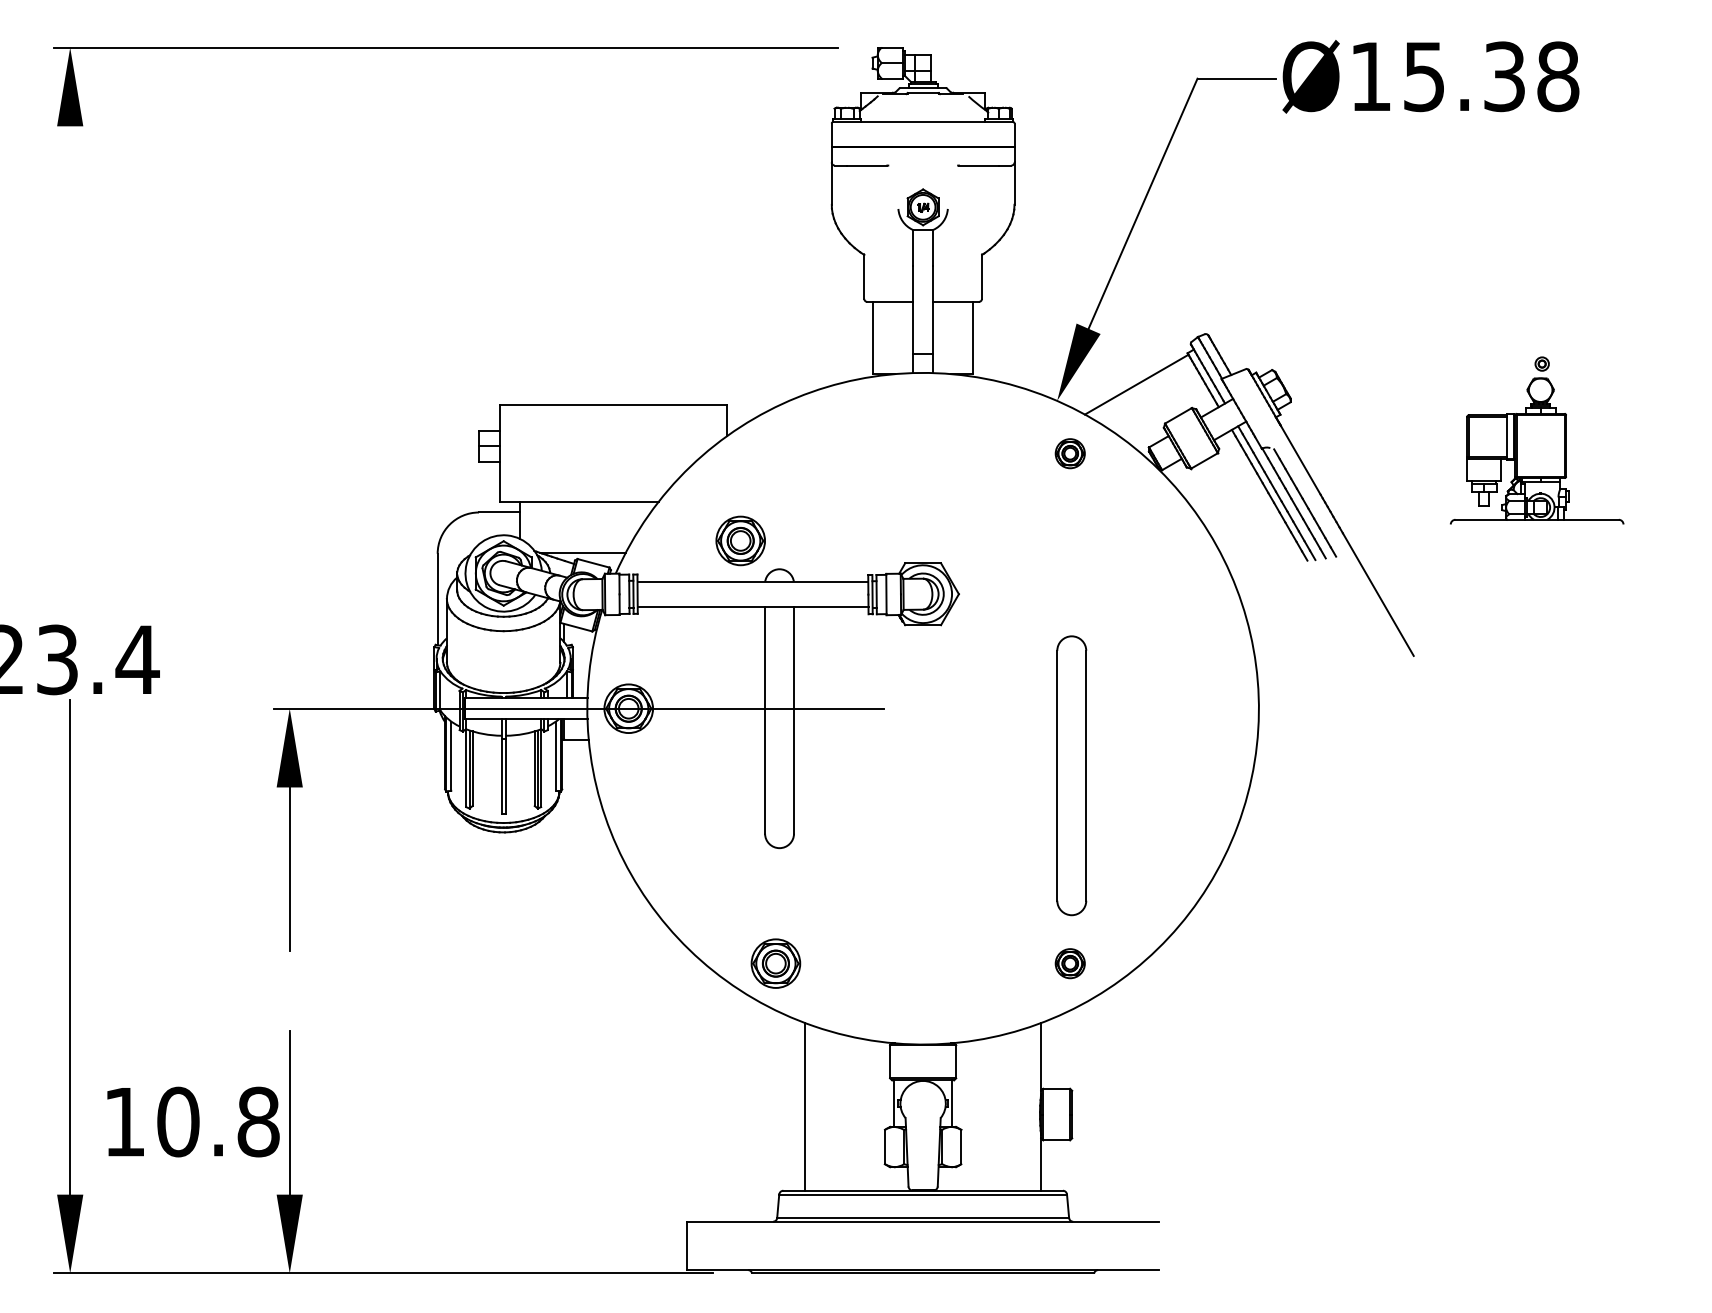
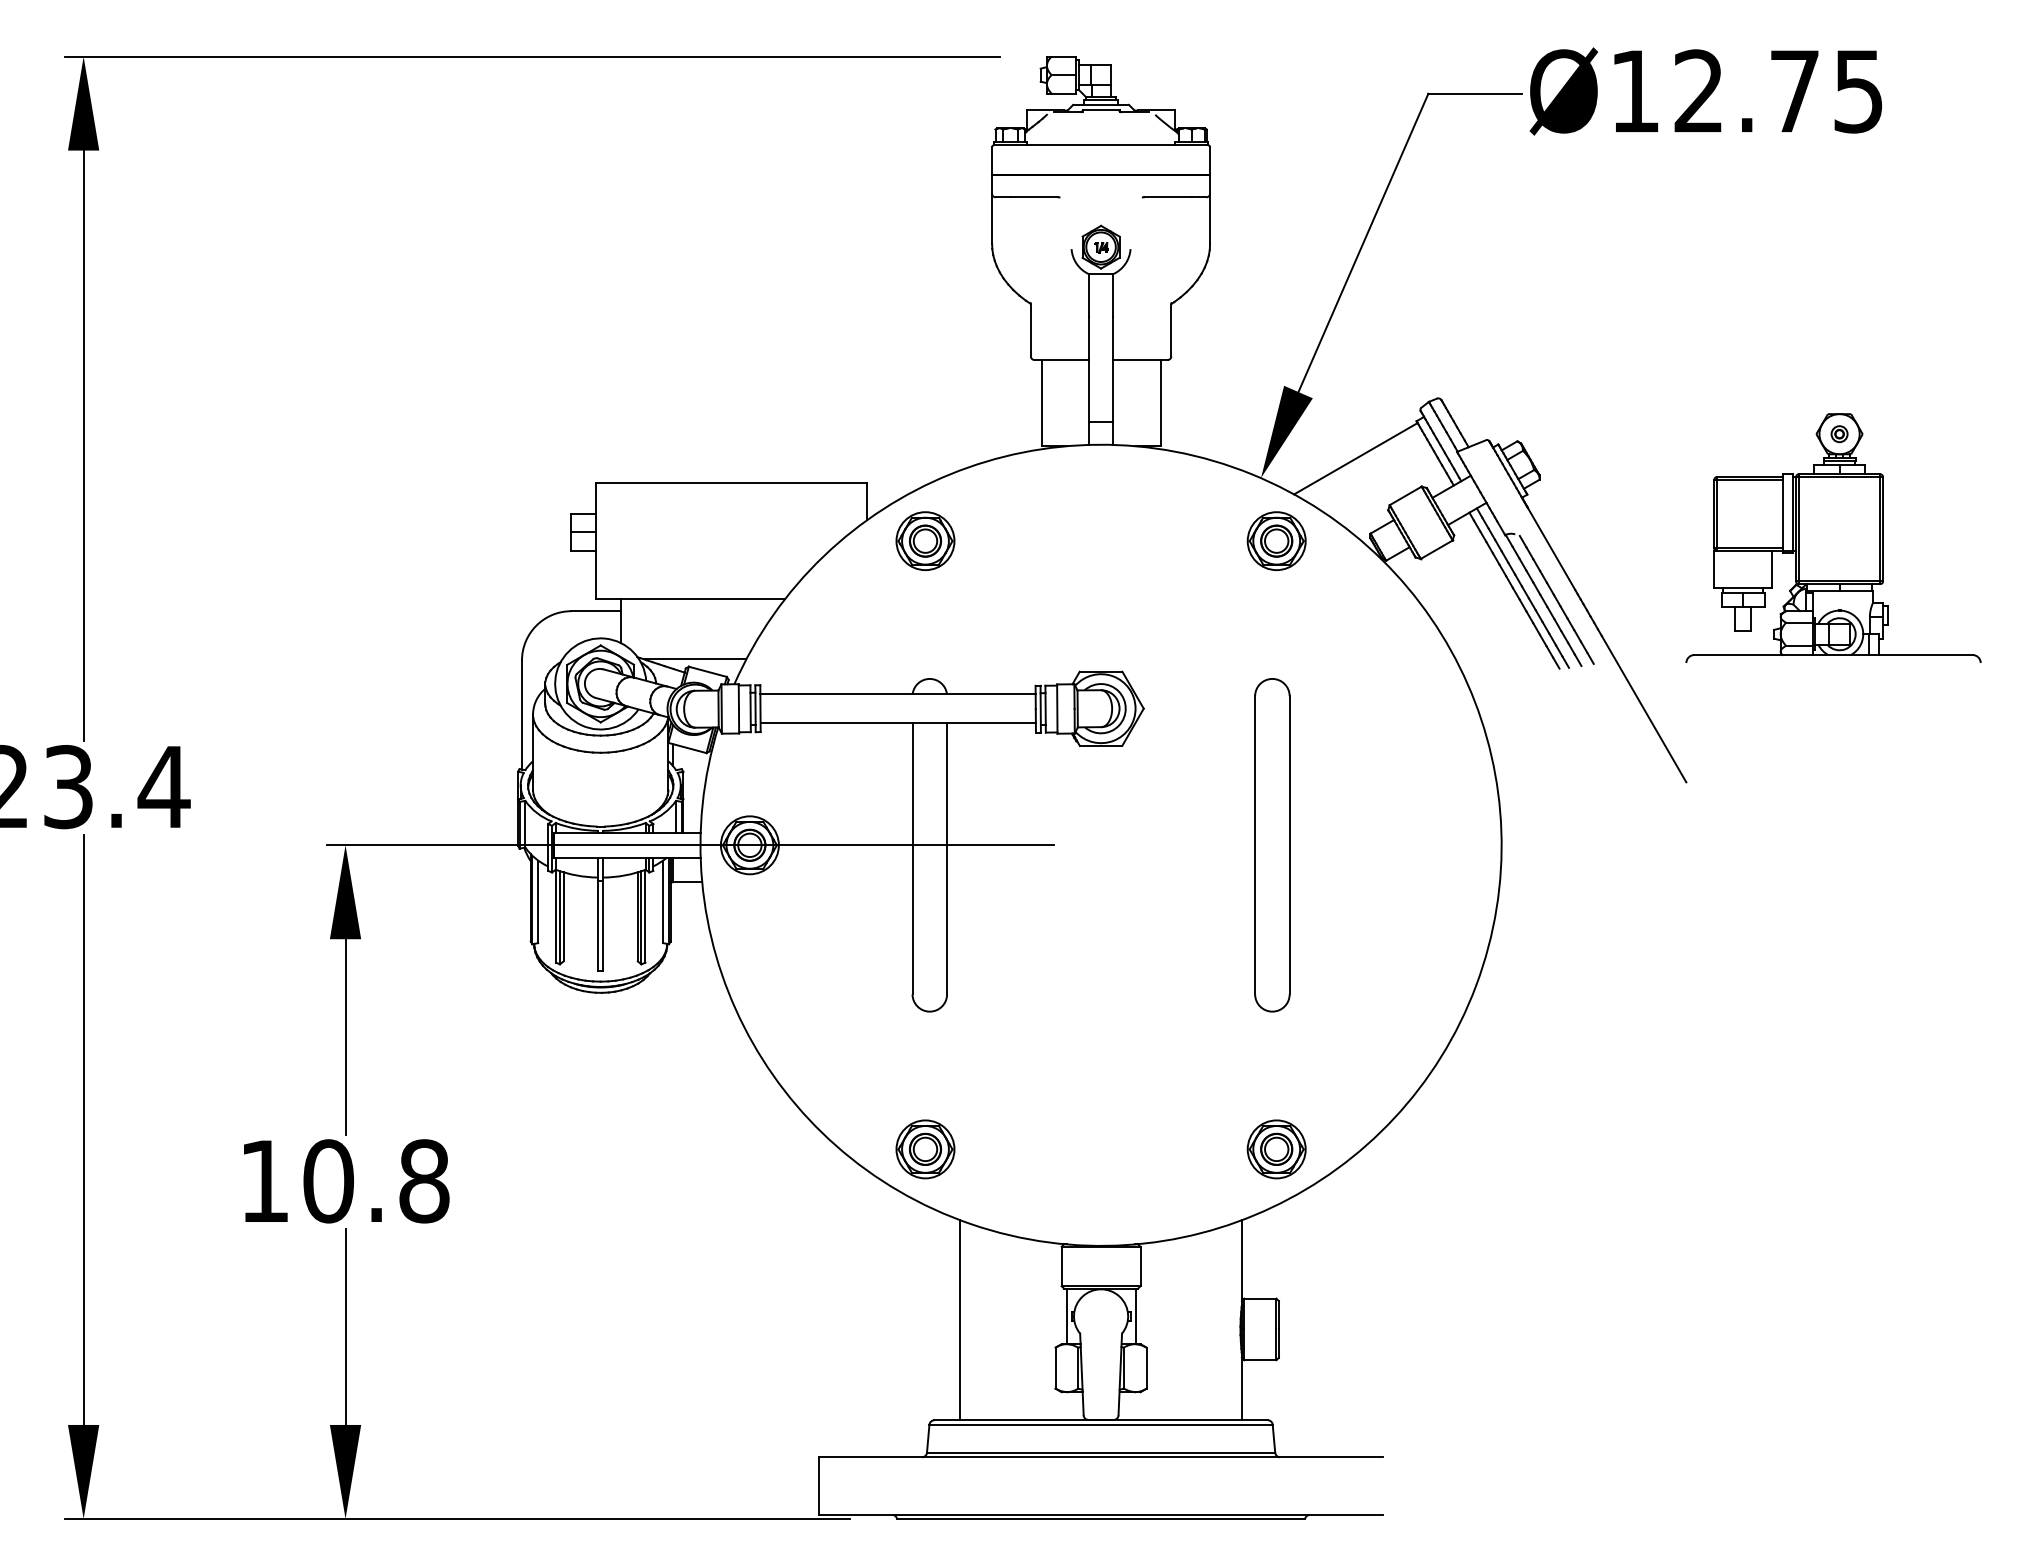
text: (1491, 76) -> (1778, 91), Ø15.38 -> Ø12.75
line: (70, 373) -> (83, 445), added
part: (1537, 450) -> (1833, 537), size x1.43
part: (1070, 453) -> (1276, 540), size x1.67
part: (740, 540) -> (925, 540), moved
part: (1071, 775) -> (1272, 845), moved
part: (1070, 963) -> (1276, 1149), size x1.67
text: (193, 1122) -> (346, 1181), moved

